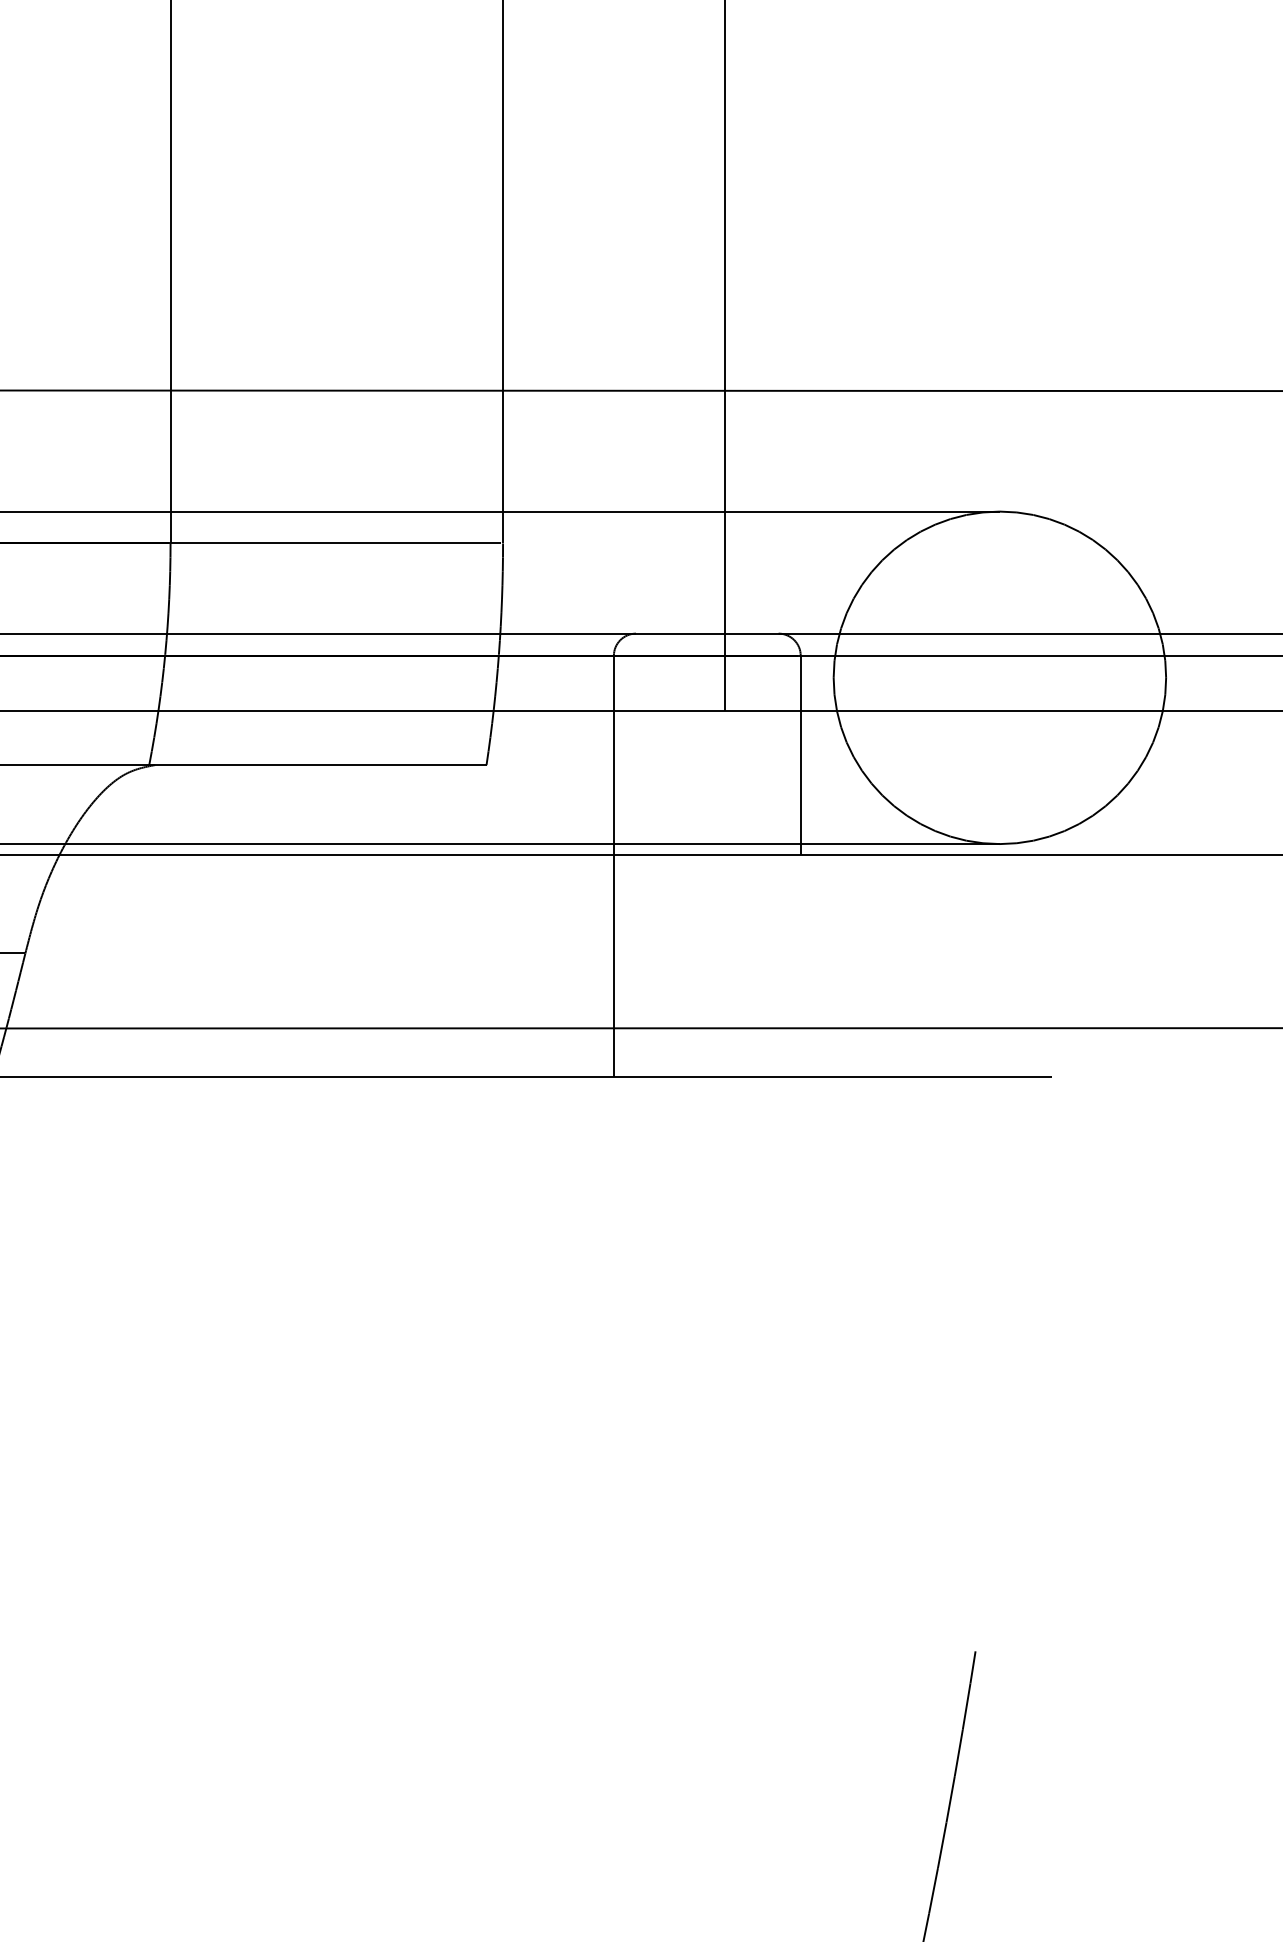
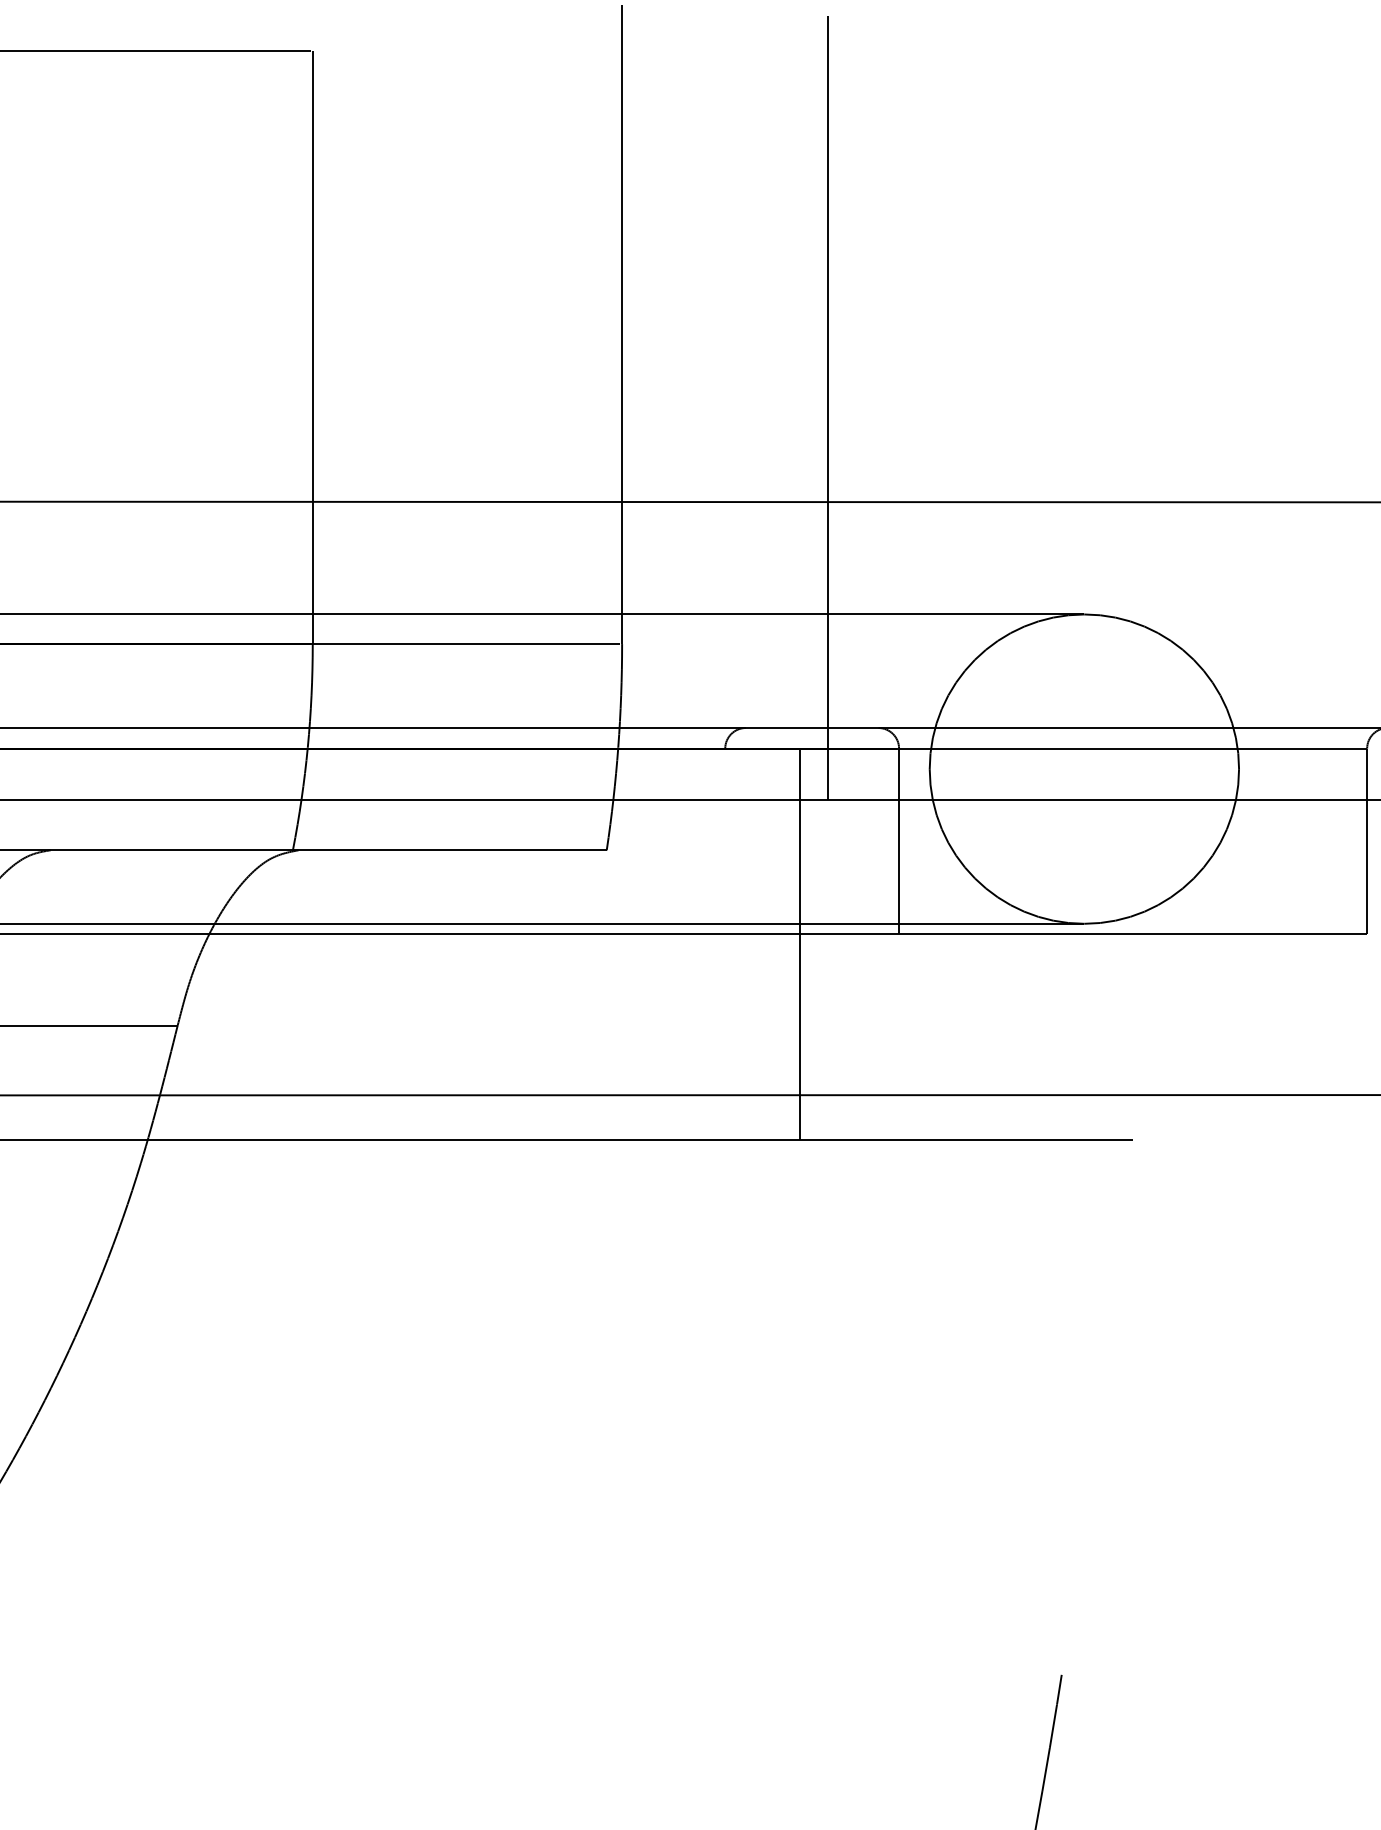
line: (614, 866) -> (800, 944), moved

